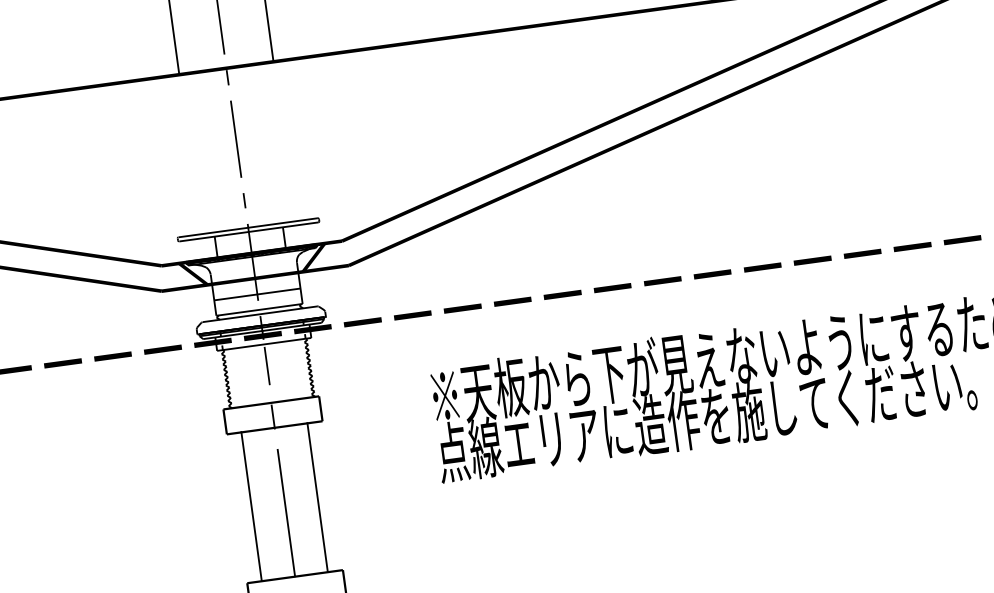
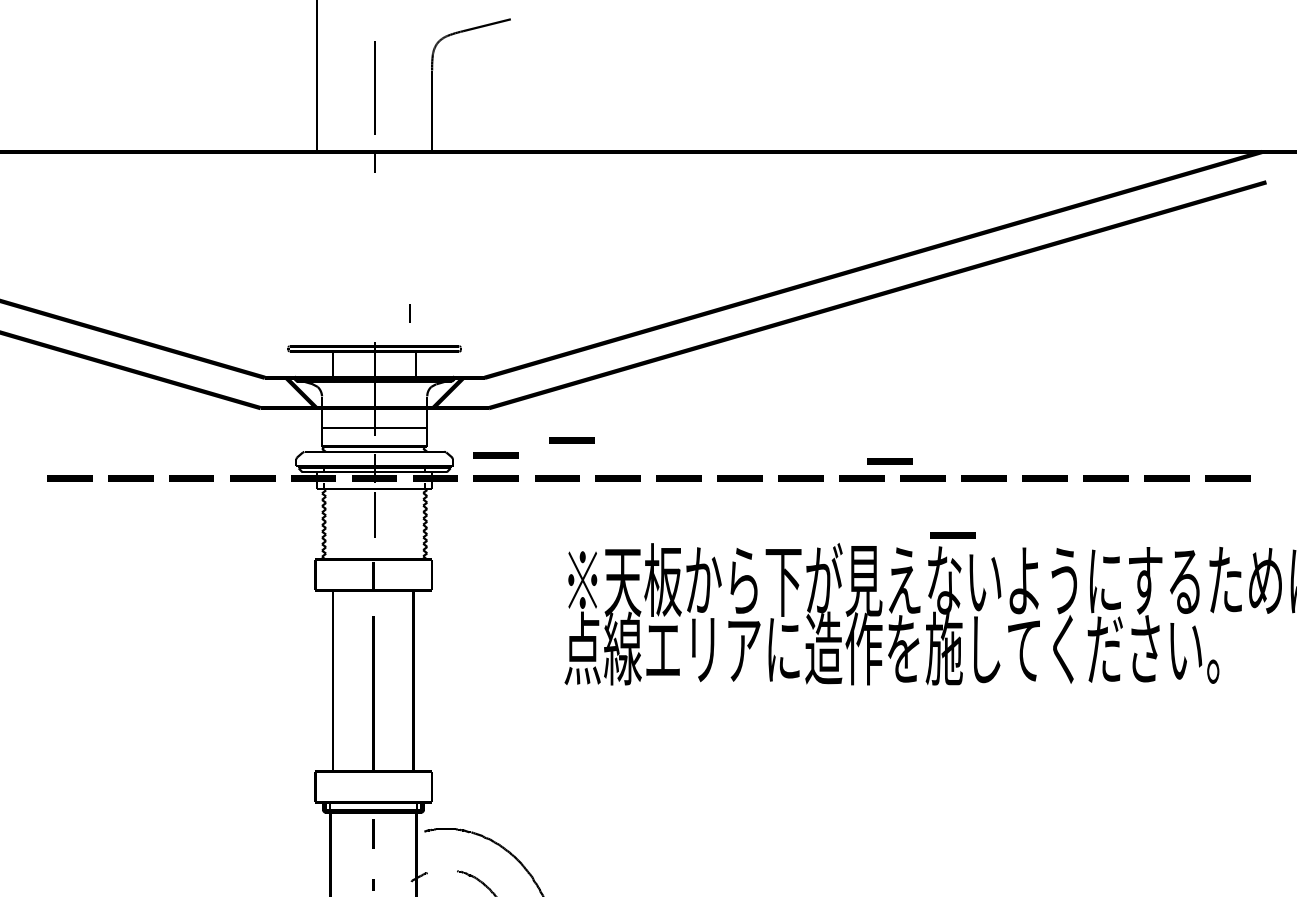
line: (236, 139) -> (374, 238), removed
line: (244, 200) -> (409, 313), moved
line: (683, 264) -> (889, 461), added
line: (420, 282) -> (571, 440), added
line: (359, 303) -> (495, 455), added
line: (743, 317) -> (952, 535), added

